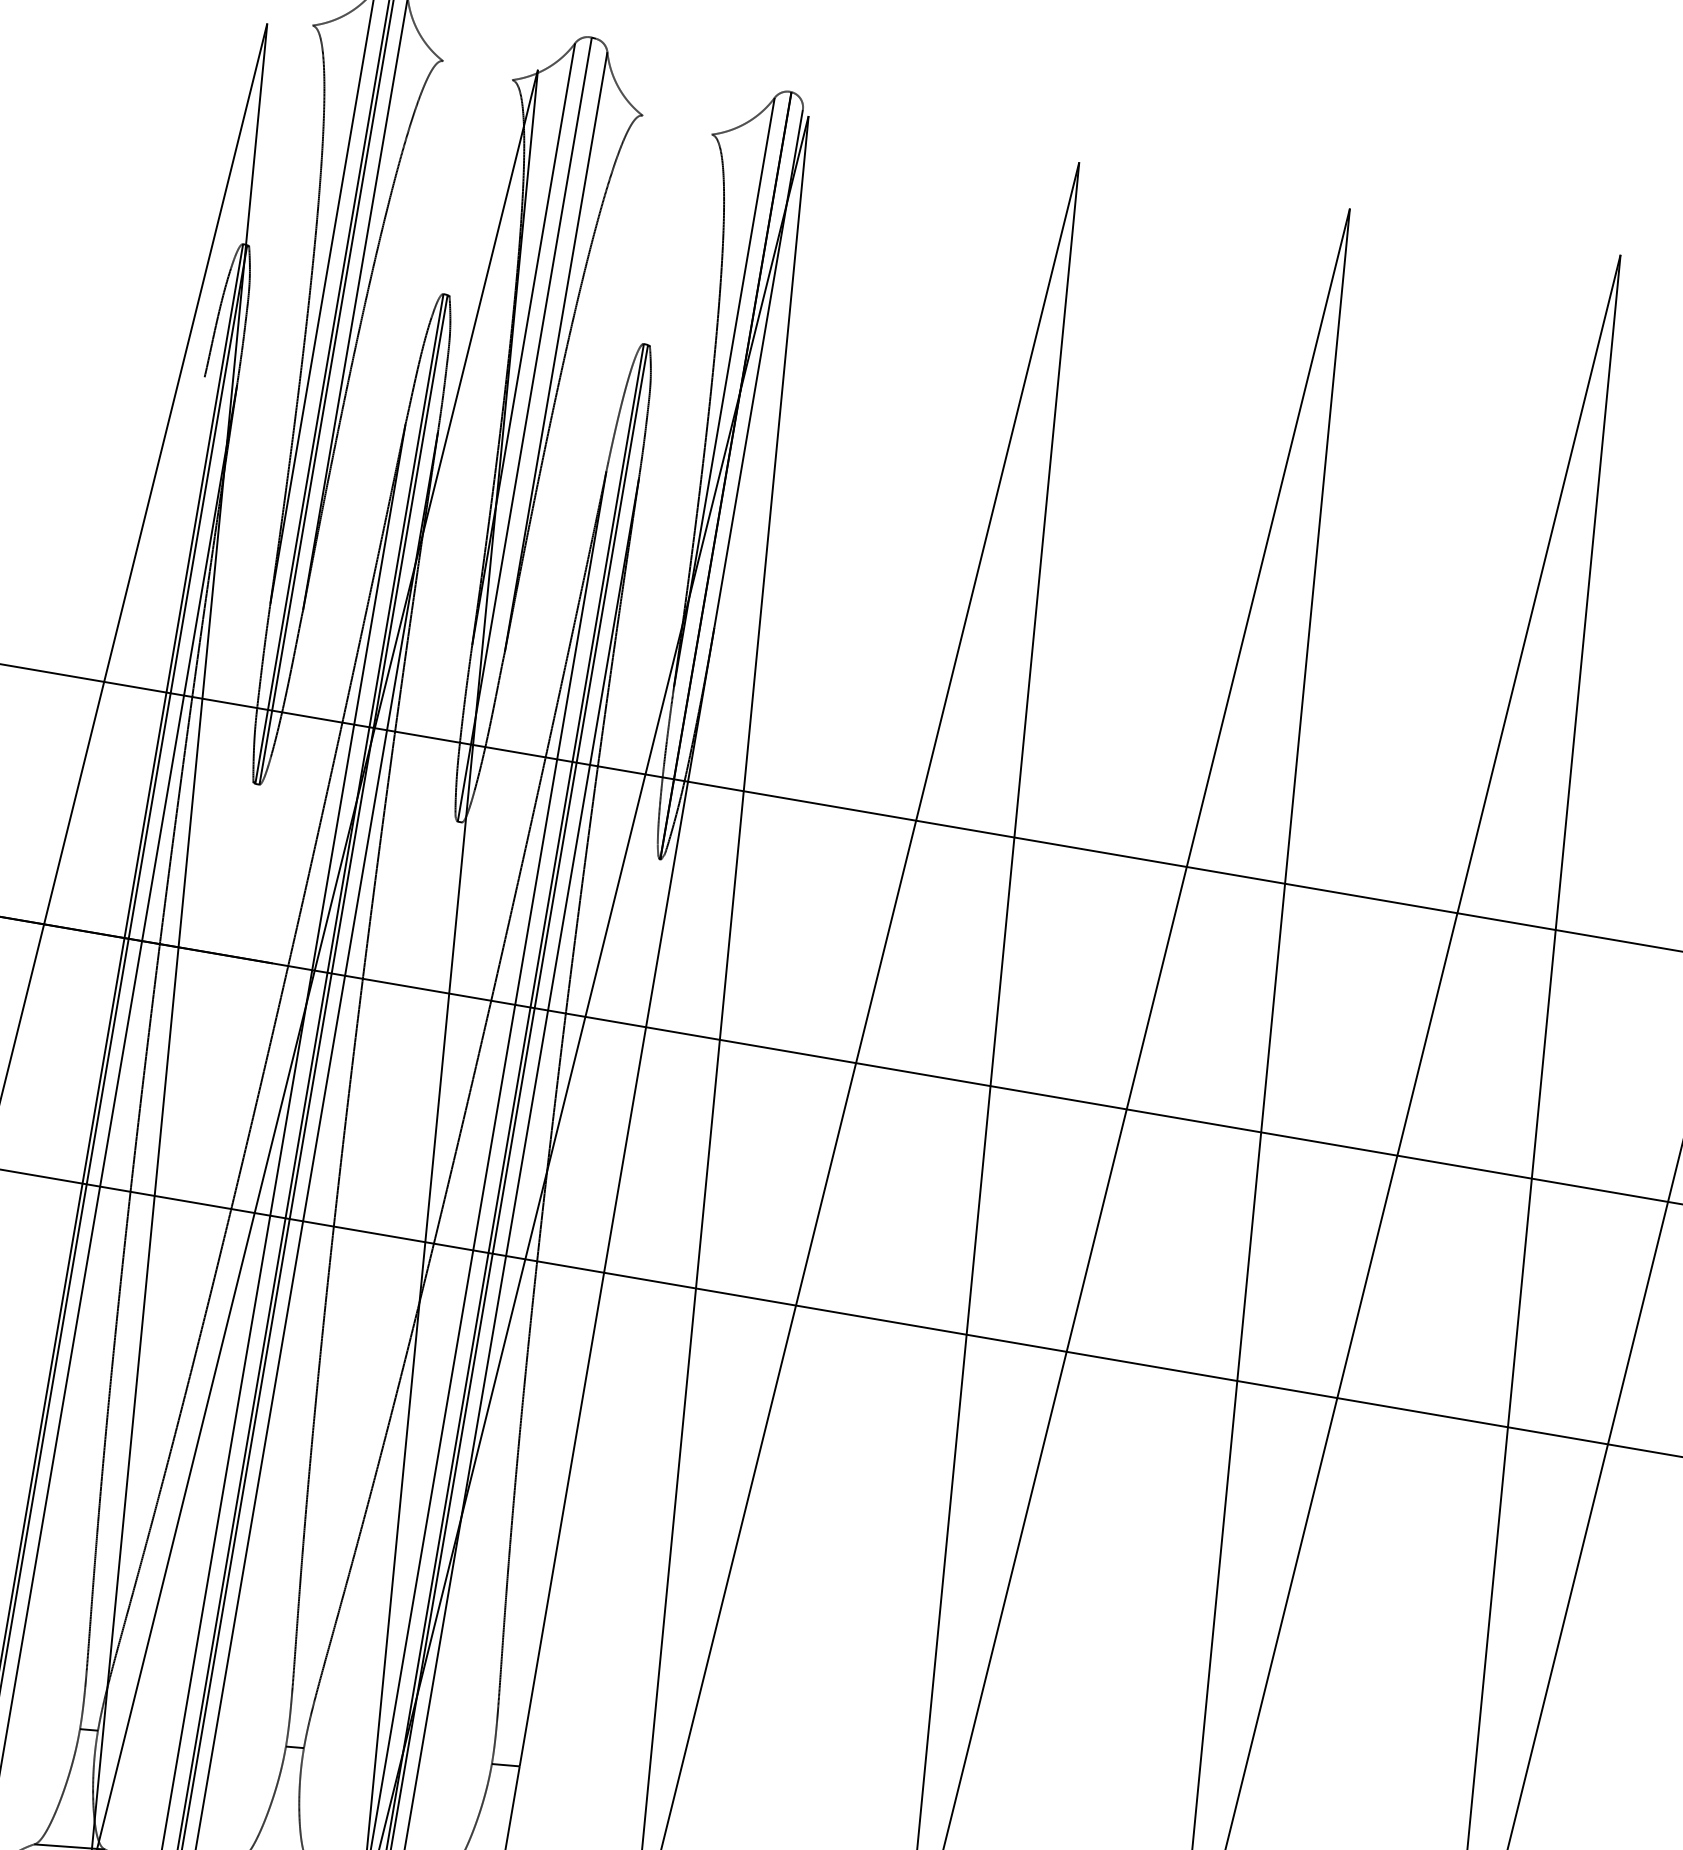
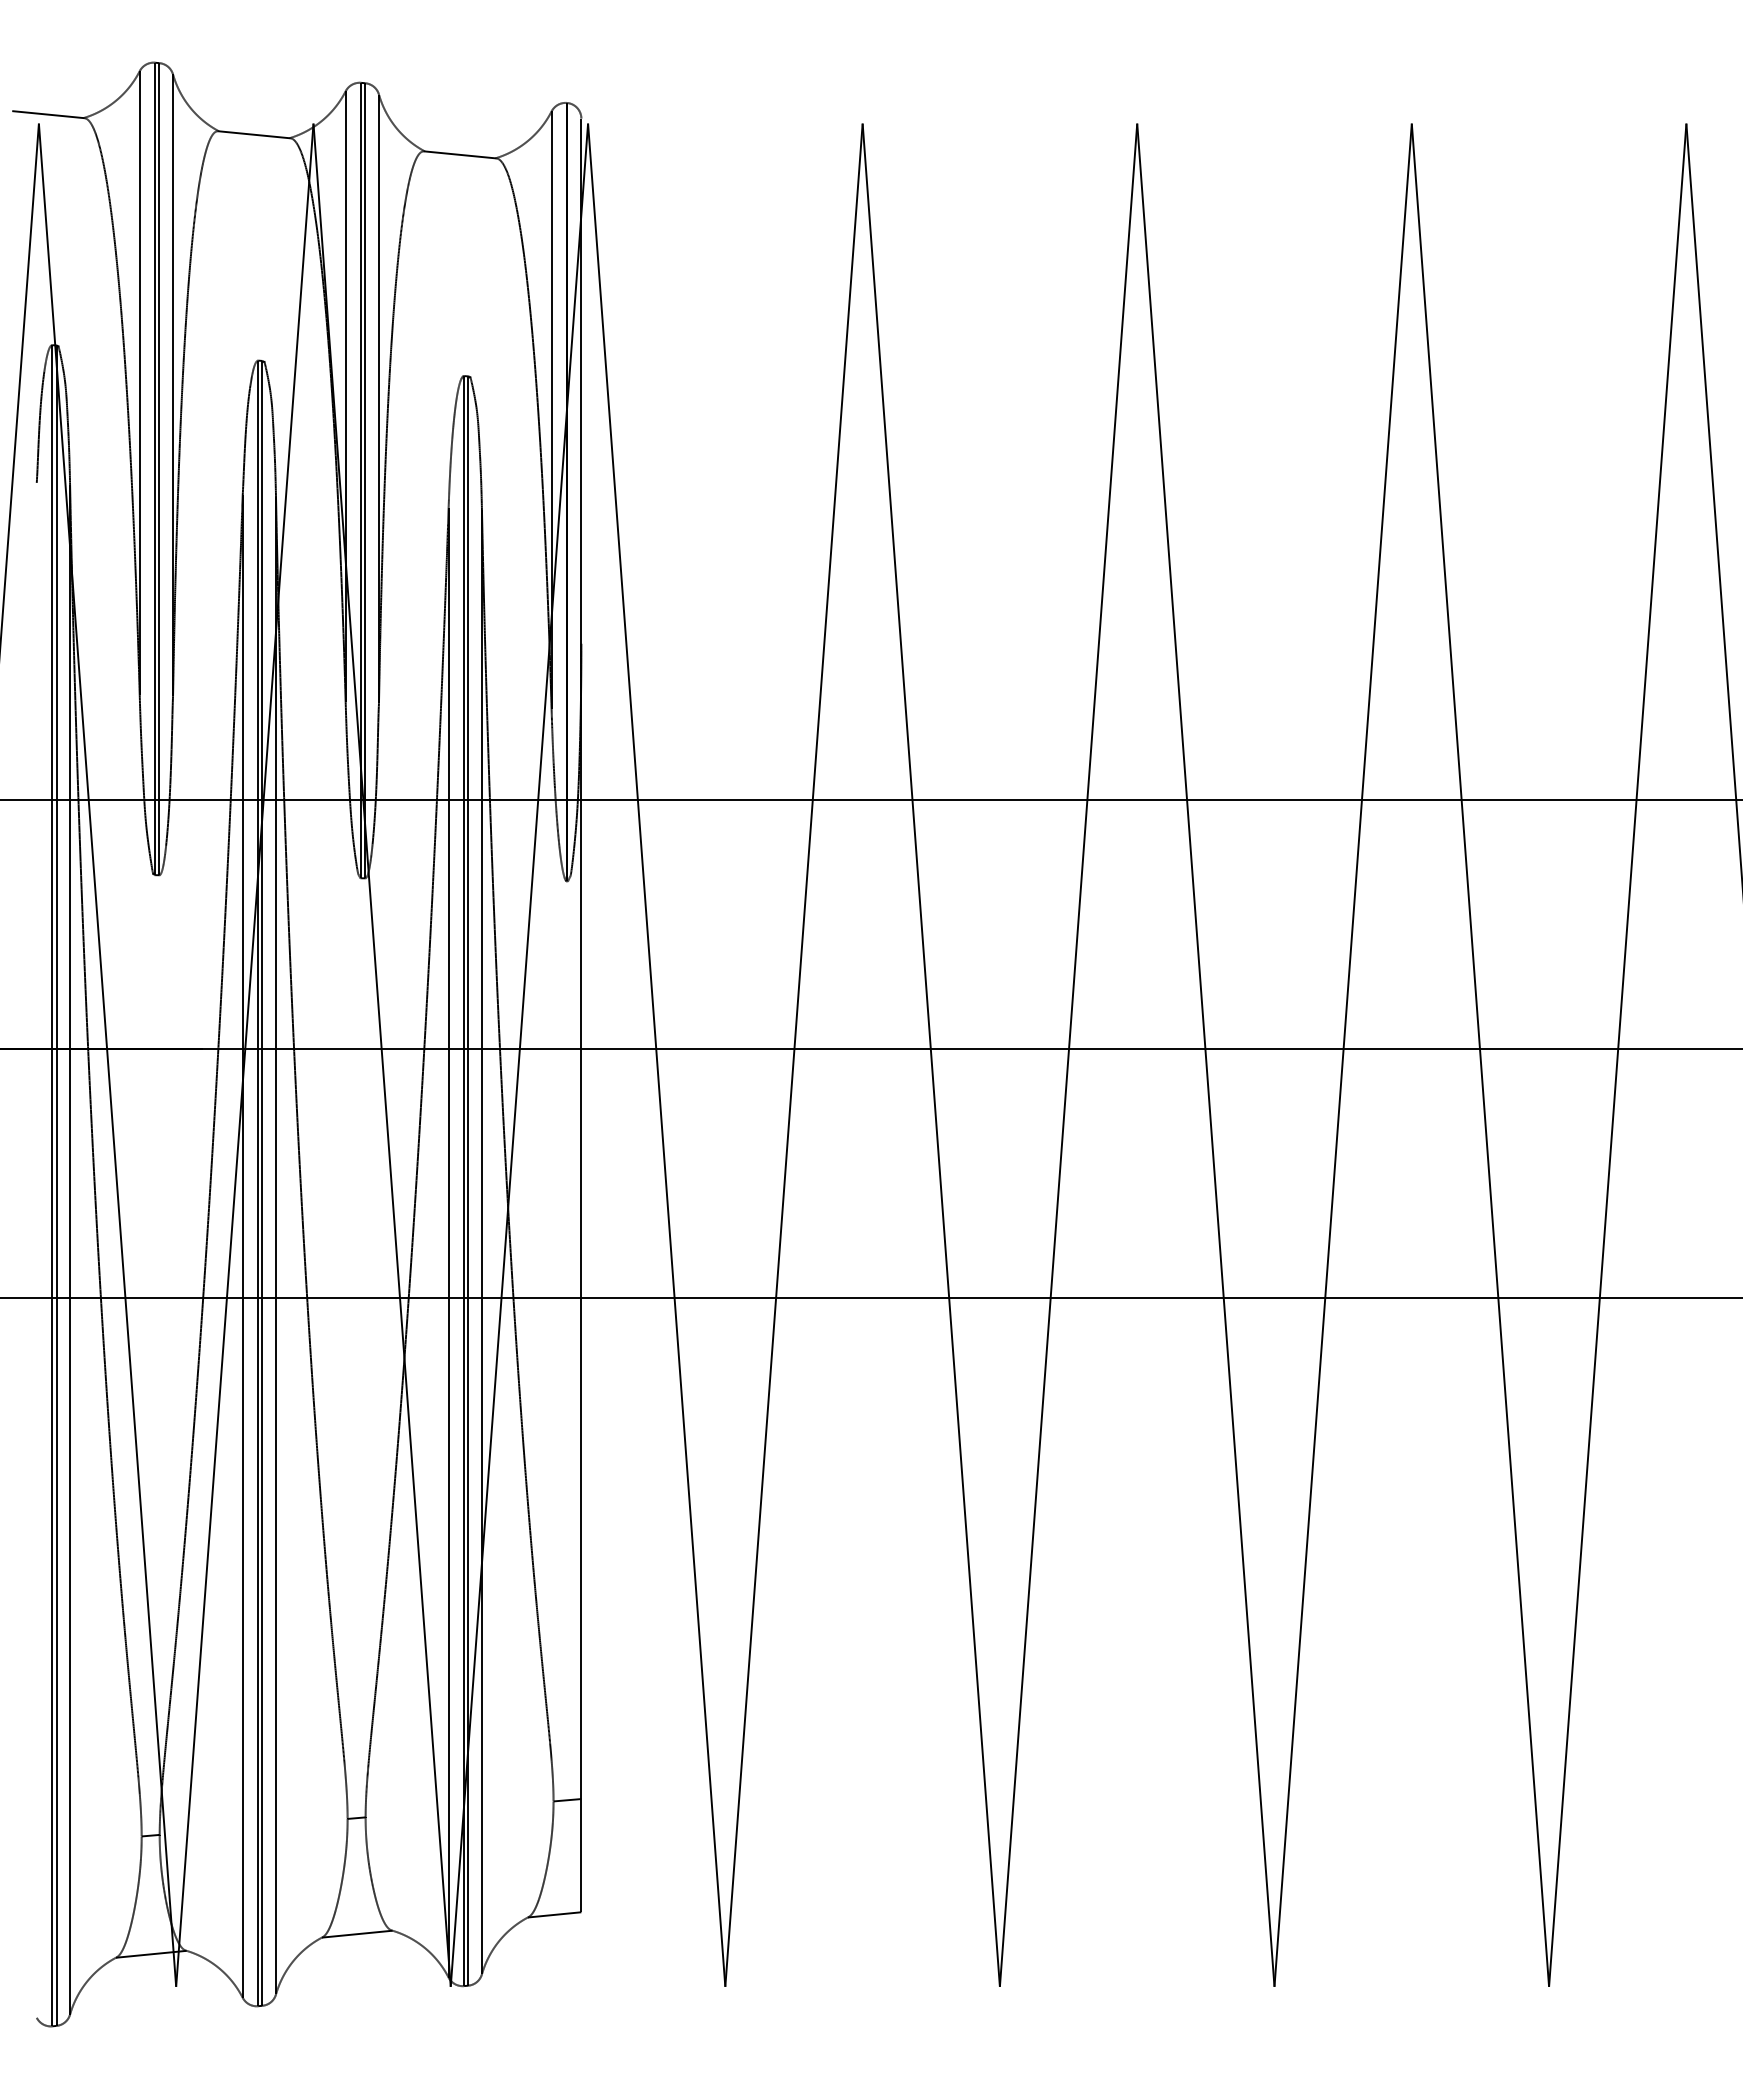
line: (278, 16) -> (48, 114), added
line: (477, 70) -> (254, 134), added
line: (677, 124) -> (460, 154), added
line: (529, 430) -> (365, 480), added

